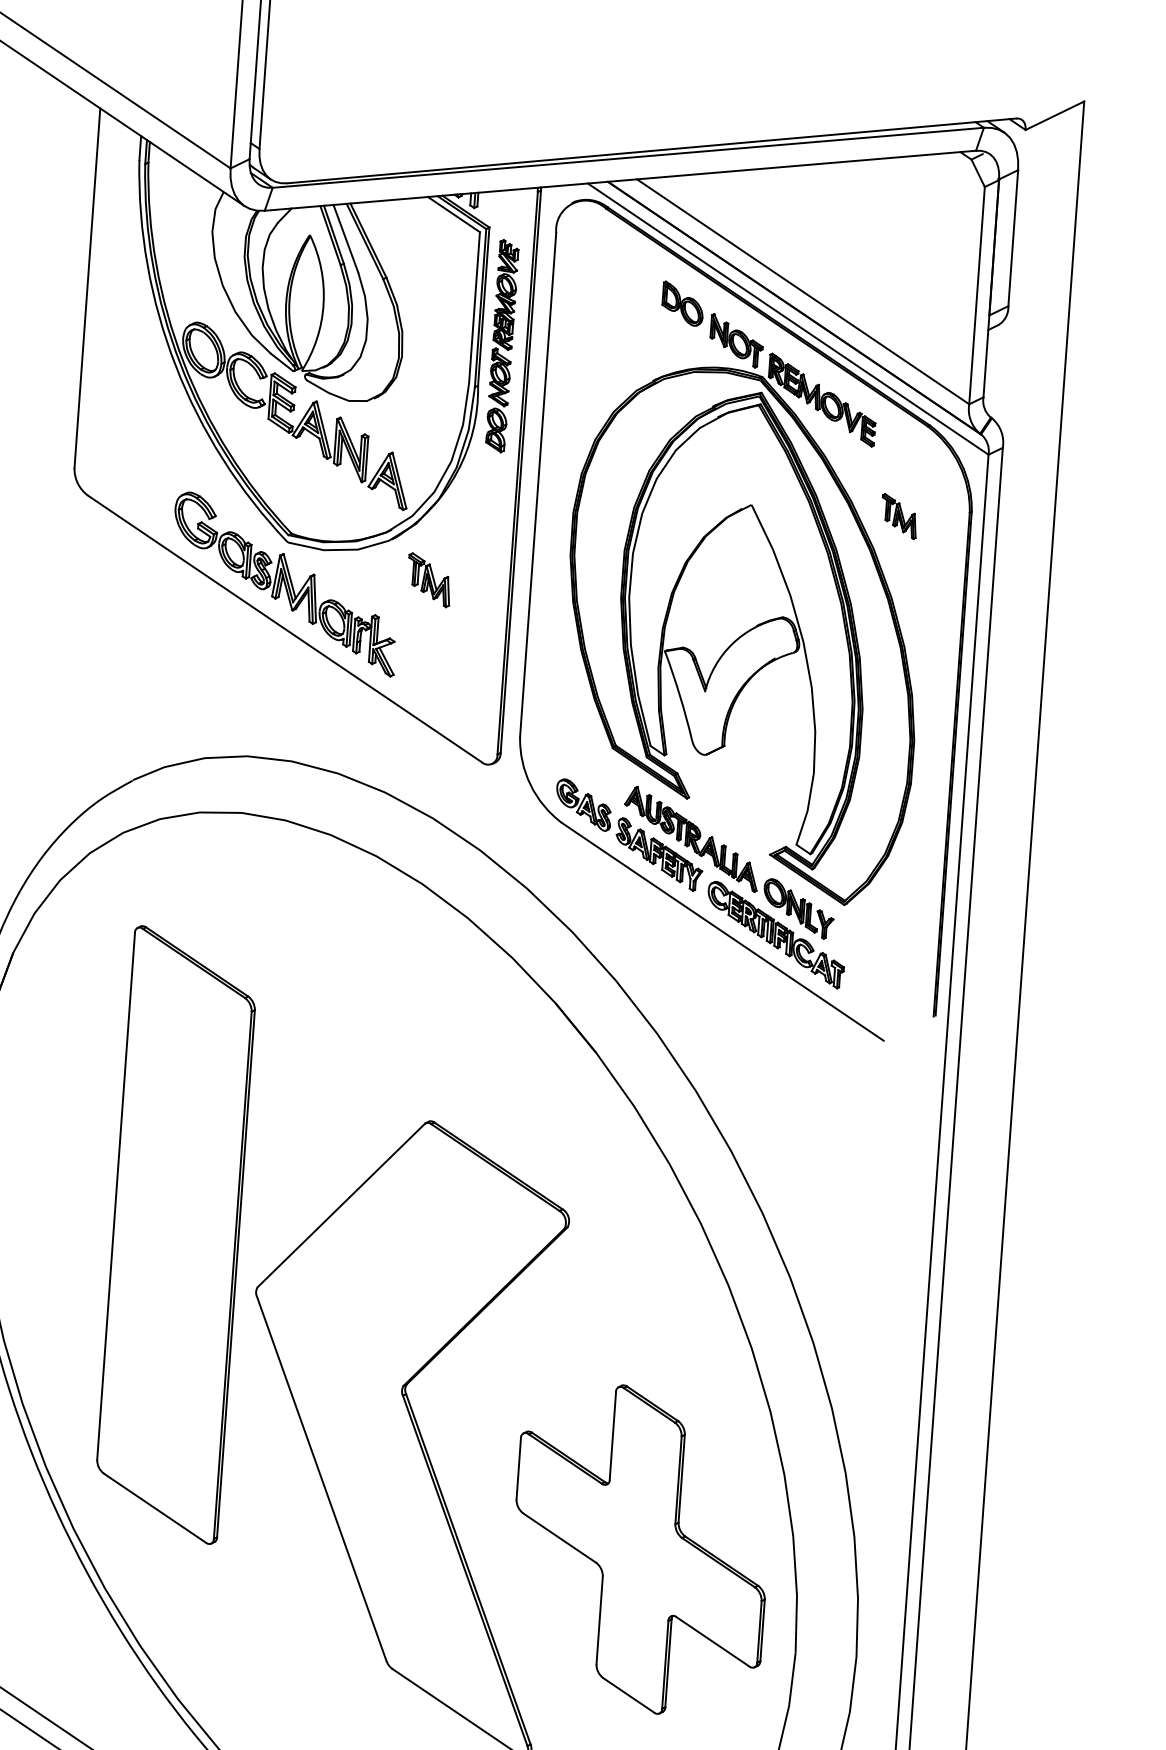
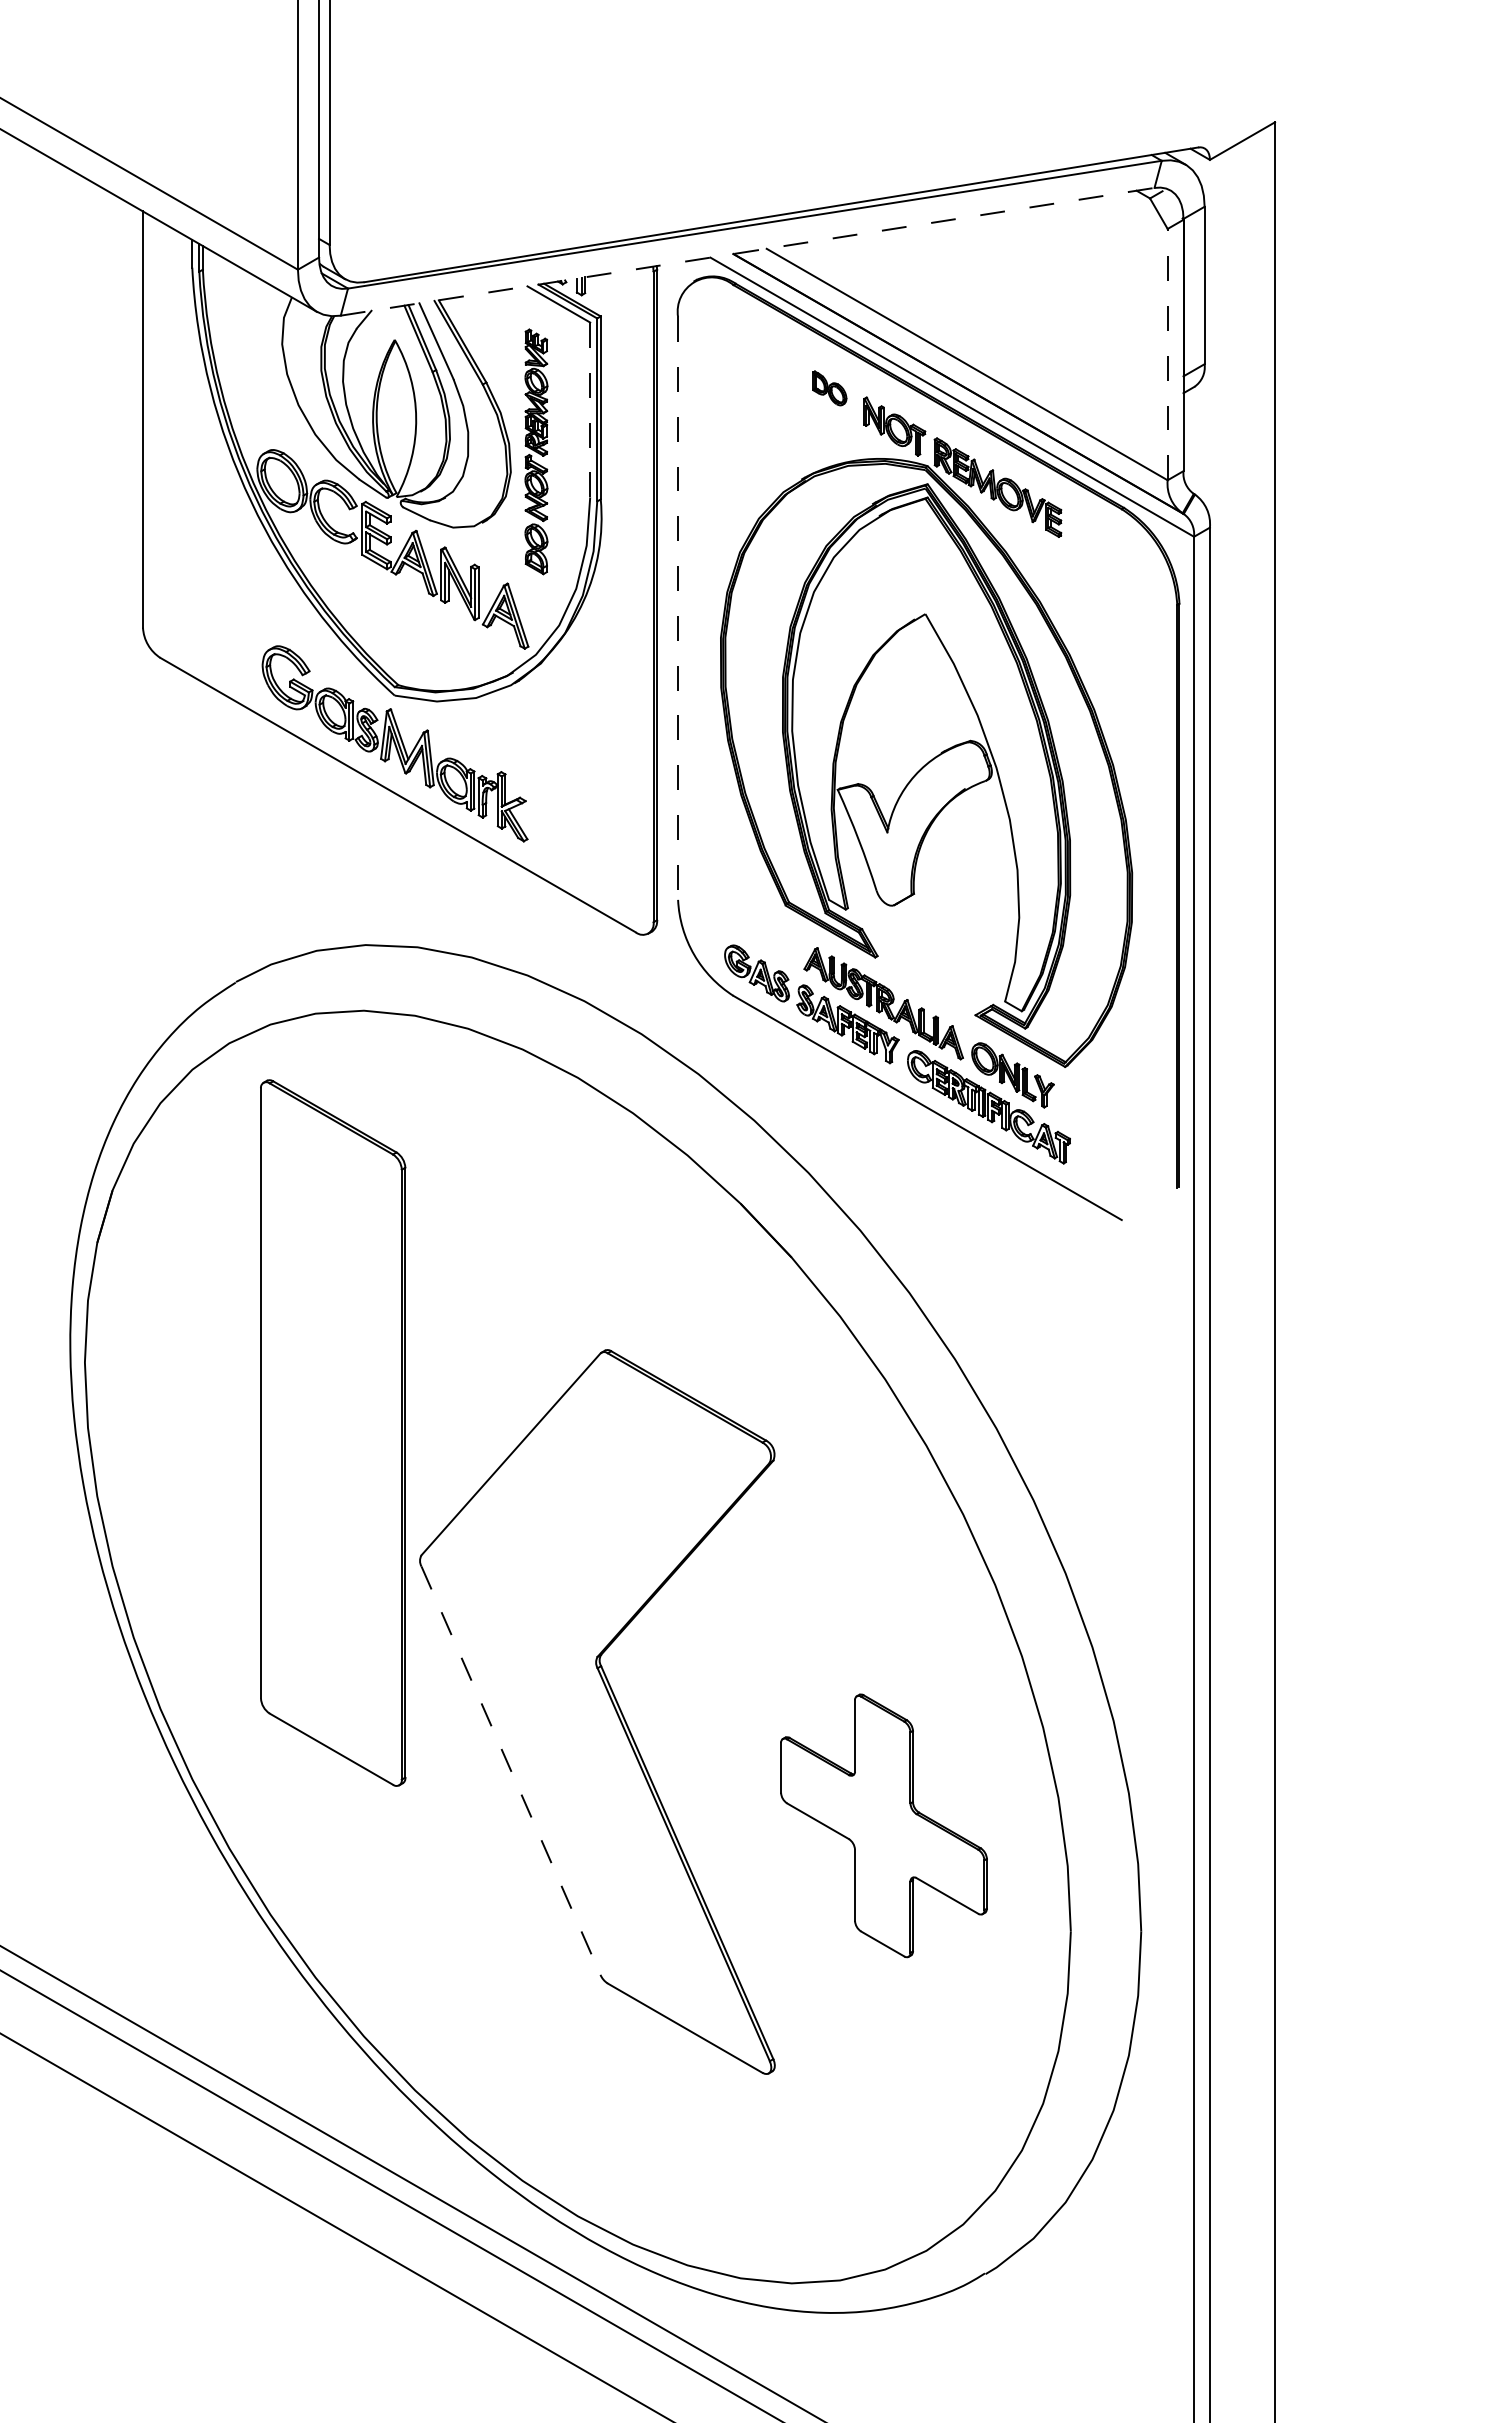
line: (620, 180) -> (747, 251), solid -> dashed
line: (976, 295) -> (1167, 354), solid -> dashed
part: (682, 303) -> (829, 388), size x0.7
line: (474, 307) -> (590, 409), solid -> dashed
part: (502, 345) -> (536, 451), moved
line: (538, 485) -> (678, 609), solid -> dashed
part: (899, 515) -> (1096, 614), removed
part: (429, 579) -> (560, 726), removed
part: (176, 1234) -> (333, 1432), moved
line: (322, 1478) -> (511, 1770), solid -> dashed
part: (640, 1549) -> (883, 1825), size x0.7

